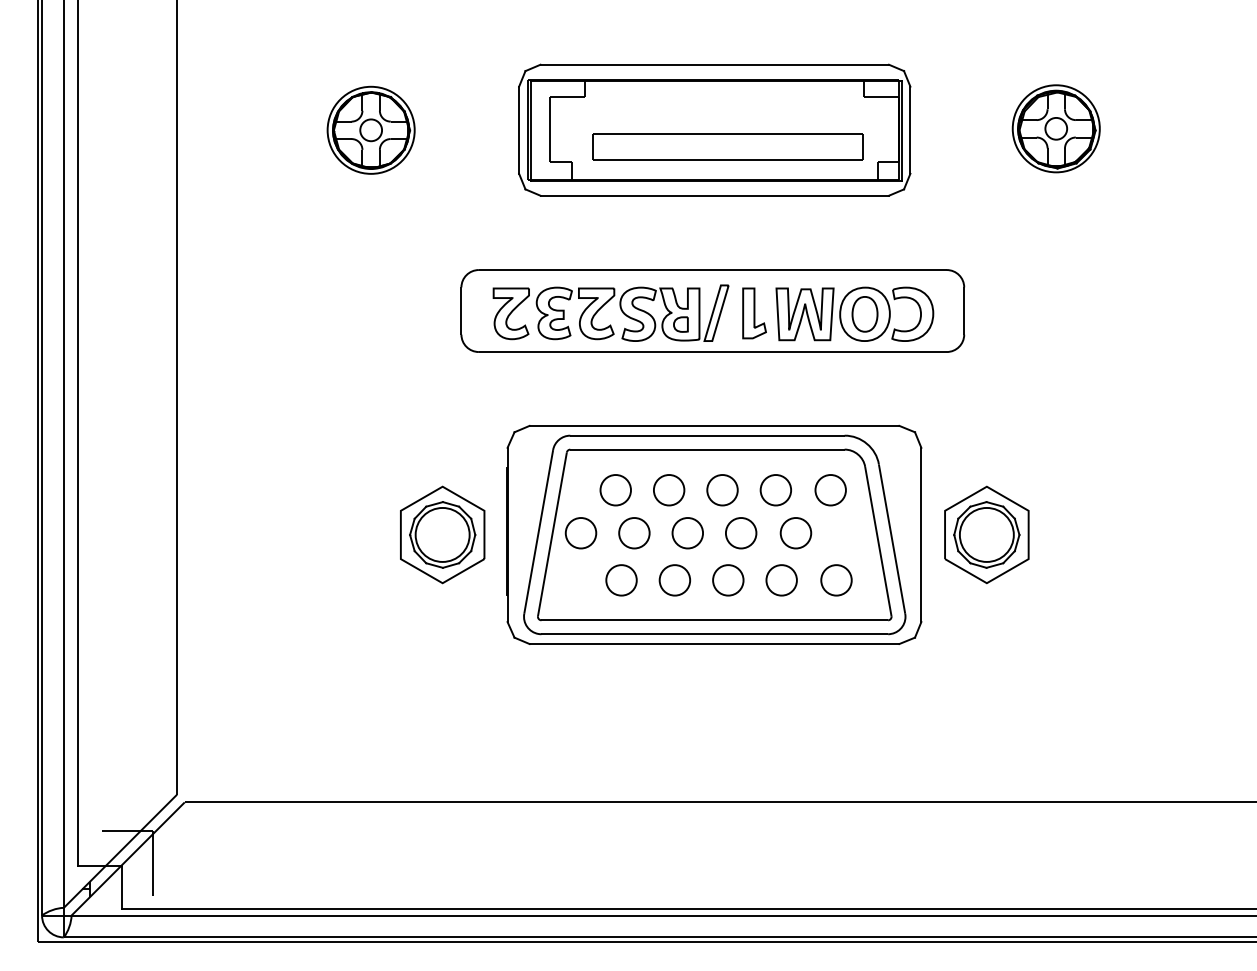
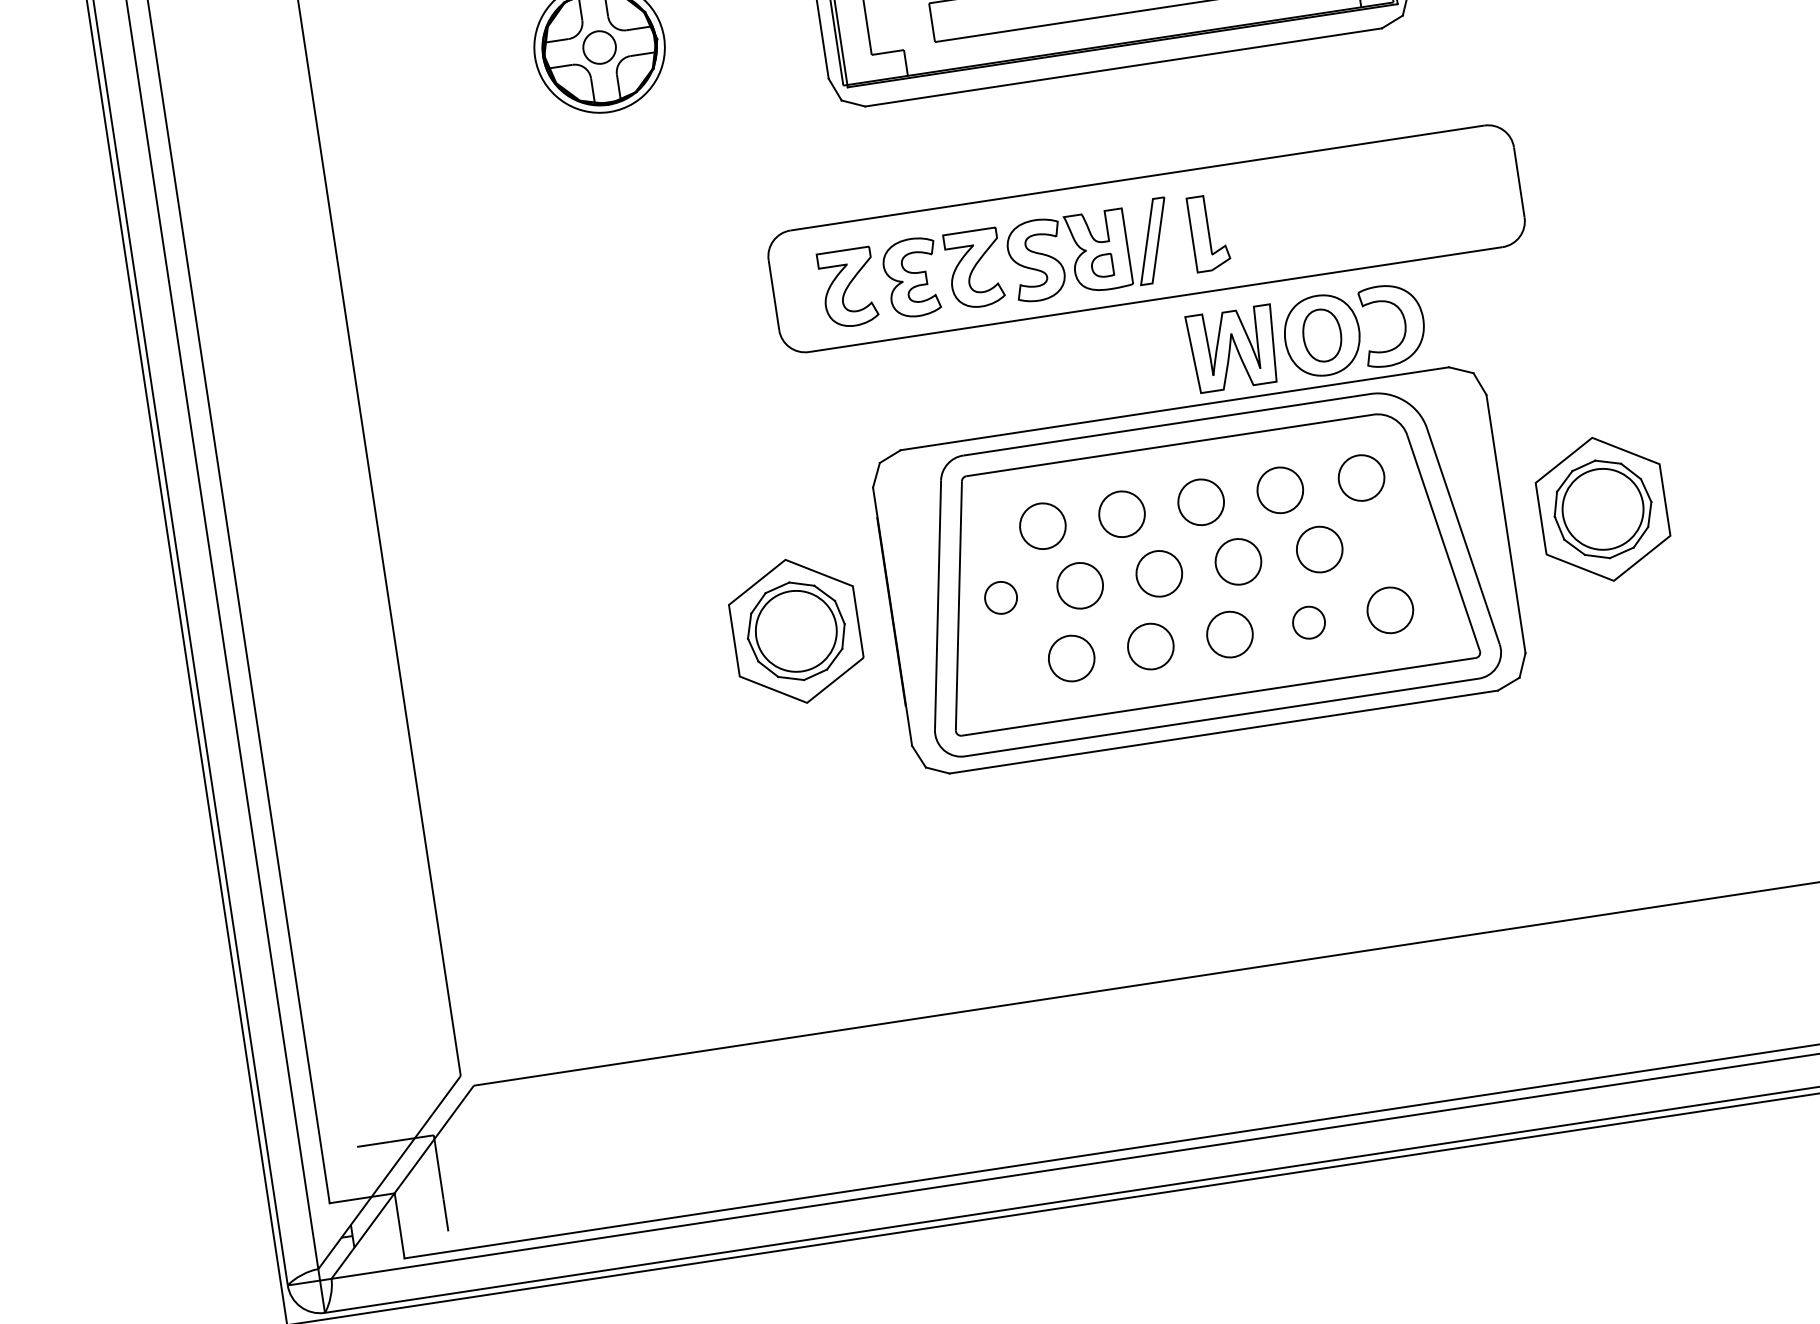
part: (854, 313) -> (1306, 336), moved
part: (580, 533) -> (1000, 598), size x0.7
part: (781, 580) -> (1308, 622), size x0.7

